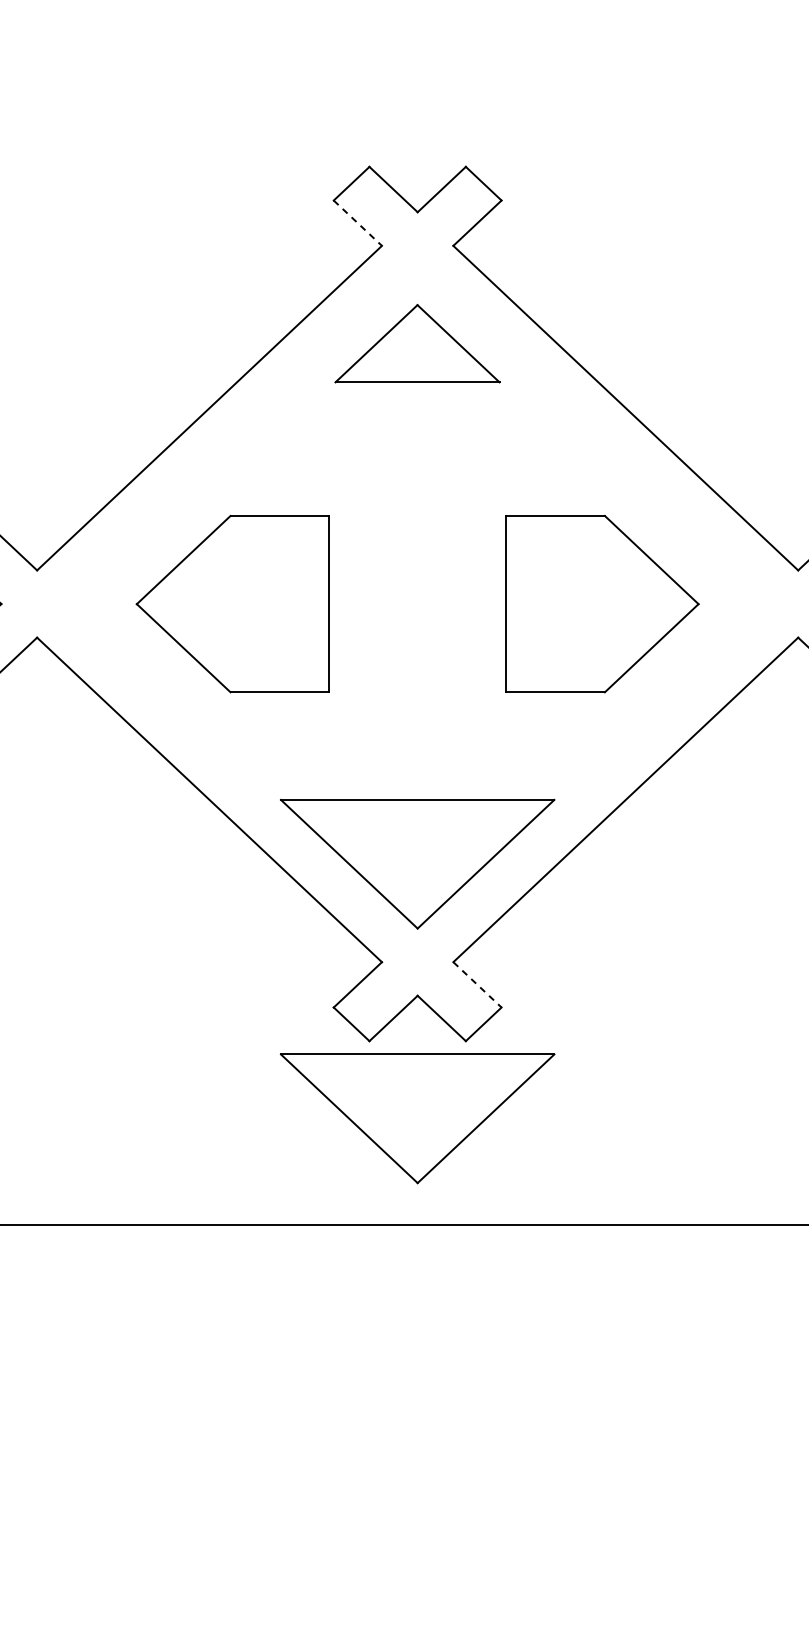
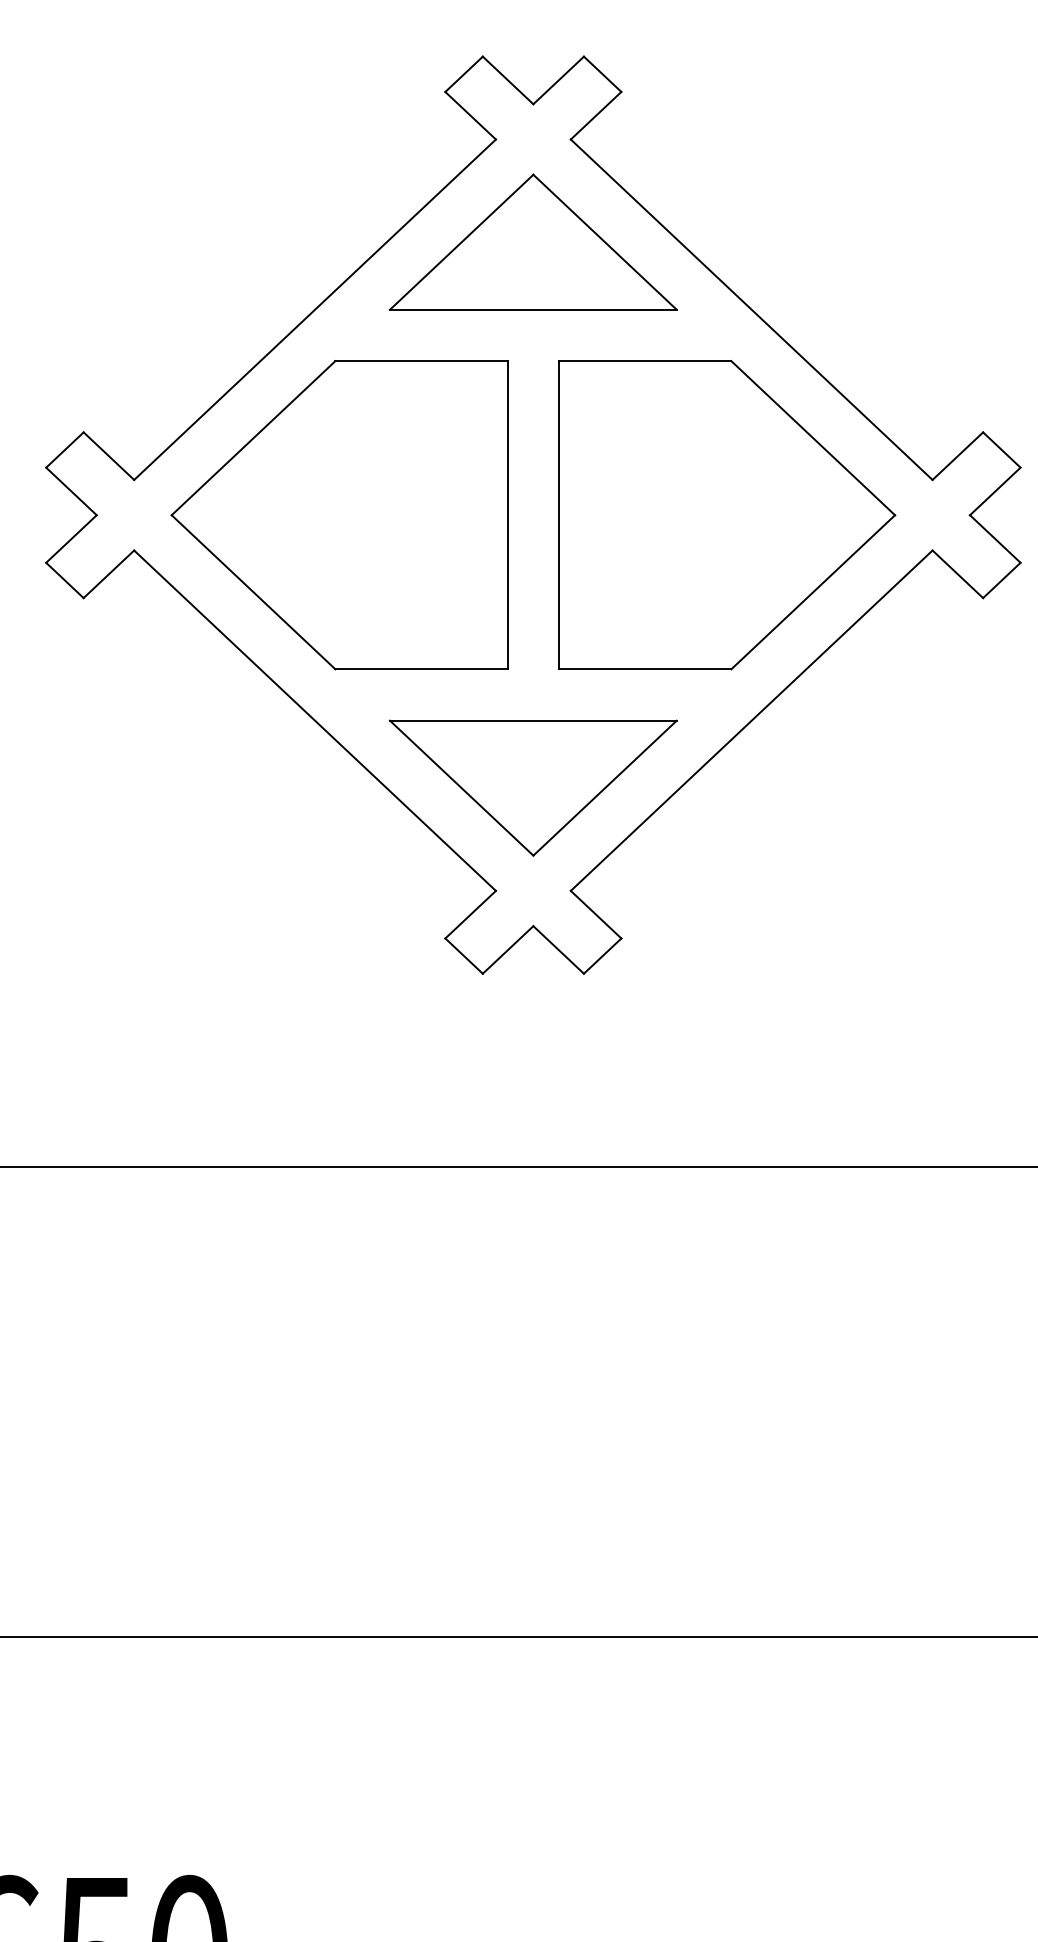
line: (357, 222) -> (470, 115), dashed -> solid
part: (416, 343) -> (532, 241), size x1.67
part: (232, 604) -> (339, 515), size x1.67
part: (602, 604) -> (727, 515), size x1.67
line: (477, 984) -> (596, 914), dashed -> solid
part: (416, 1118) -> (532, 1054), removed

